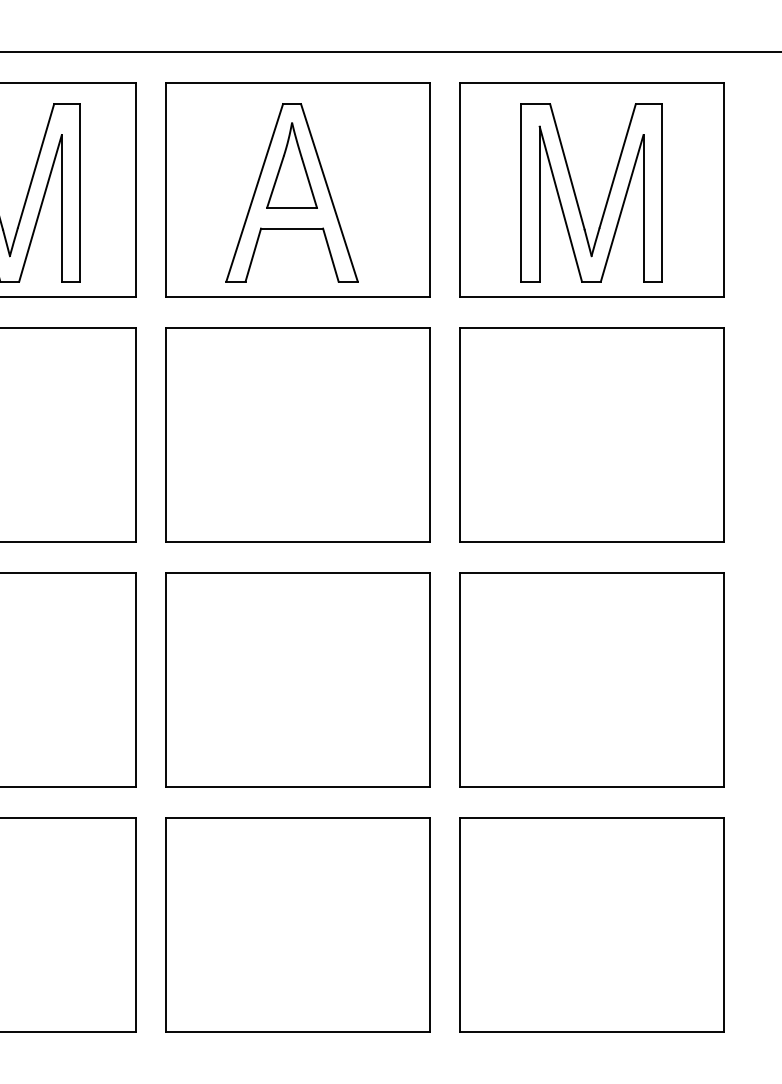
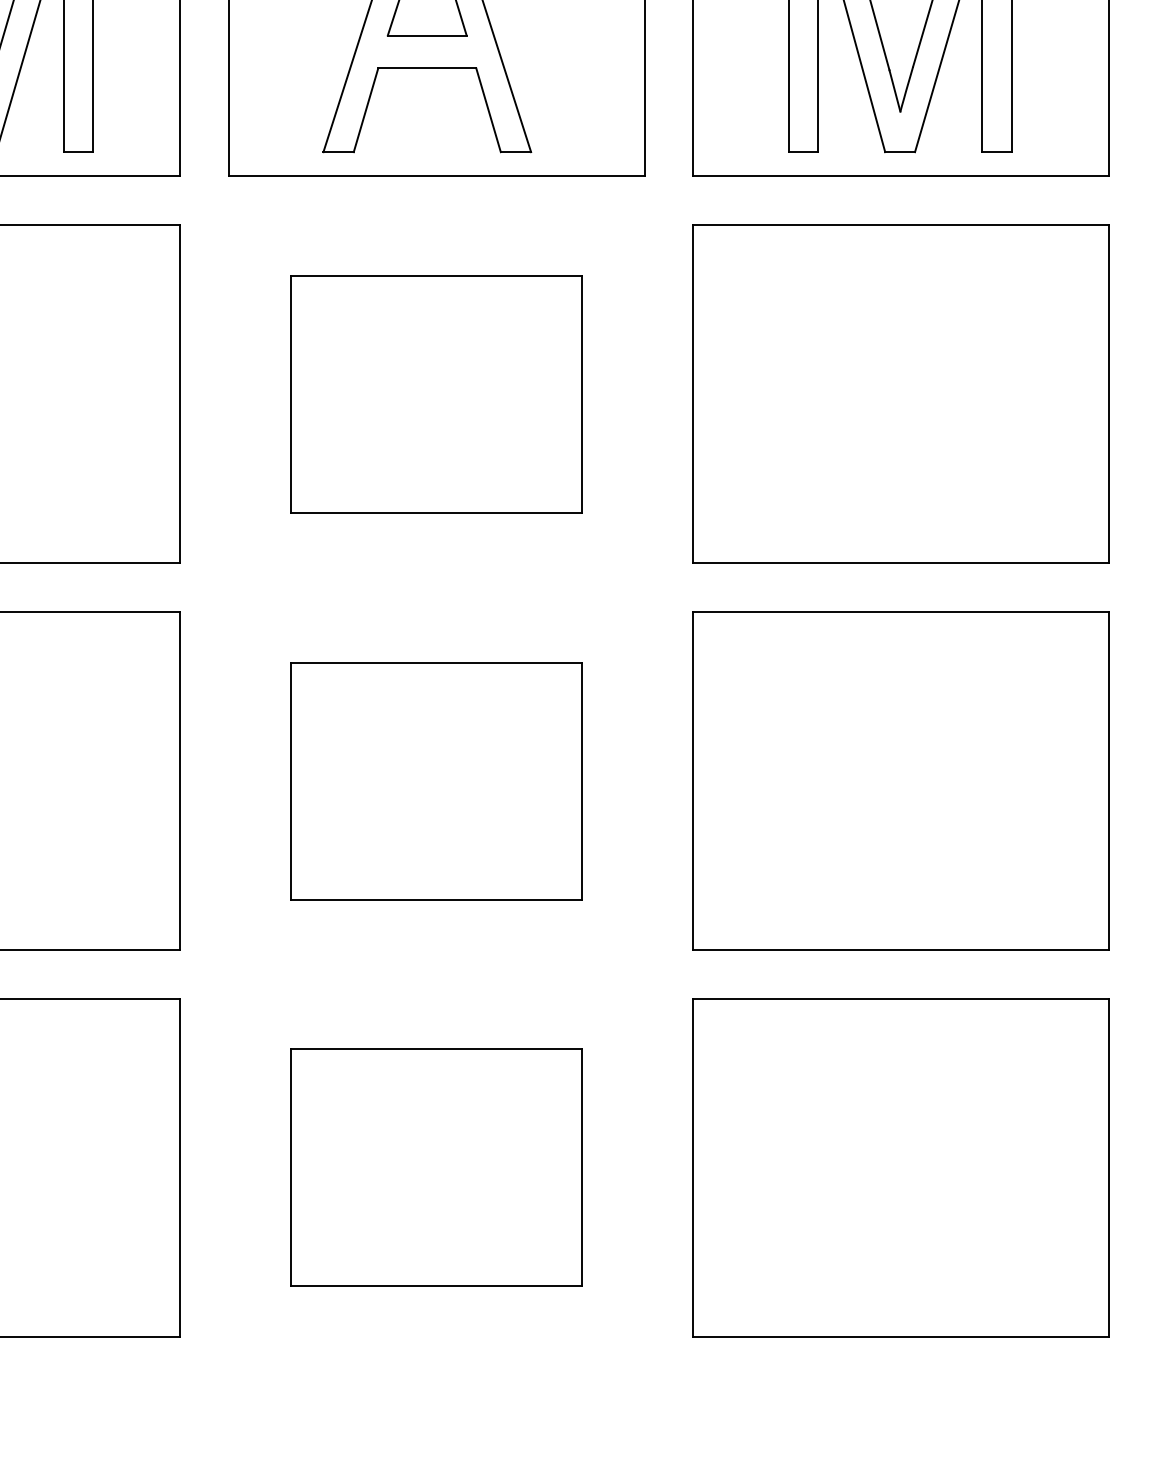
part: (297, 434) -> (435, 393), size x0.7
part: (297, 679) -> (435, 780), size x0.7
part: (297, 924) -> (435, 1167), size x0.7

